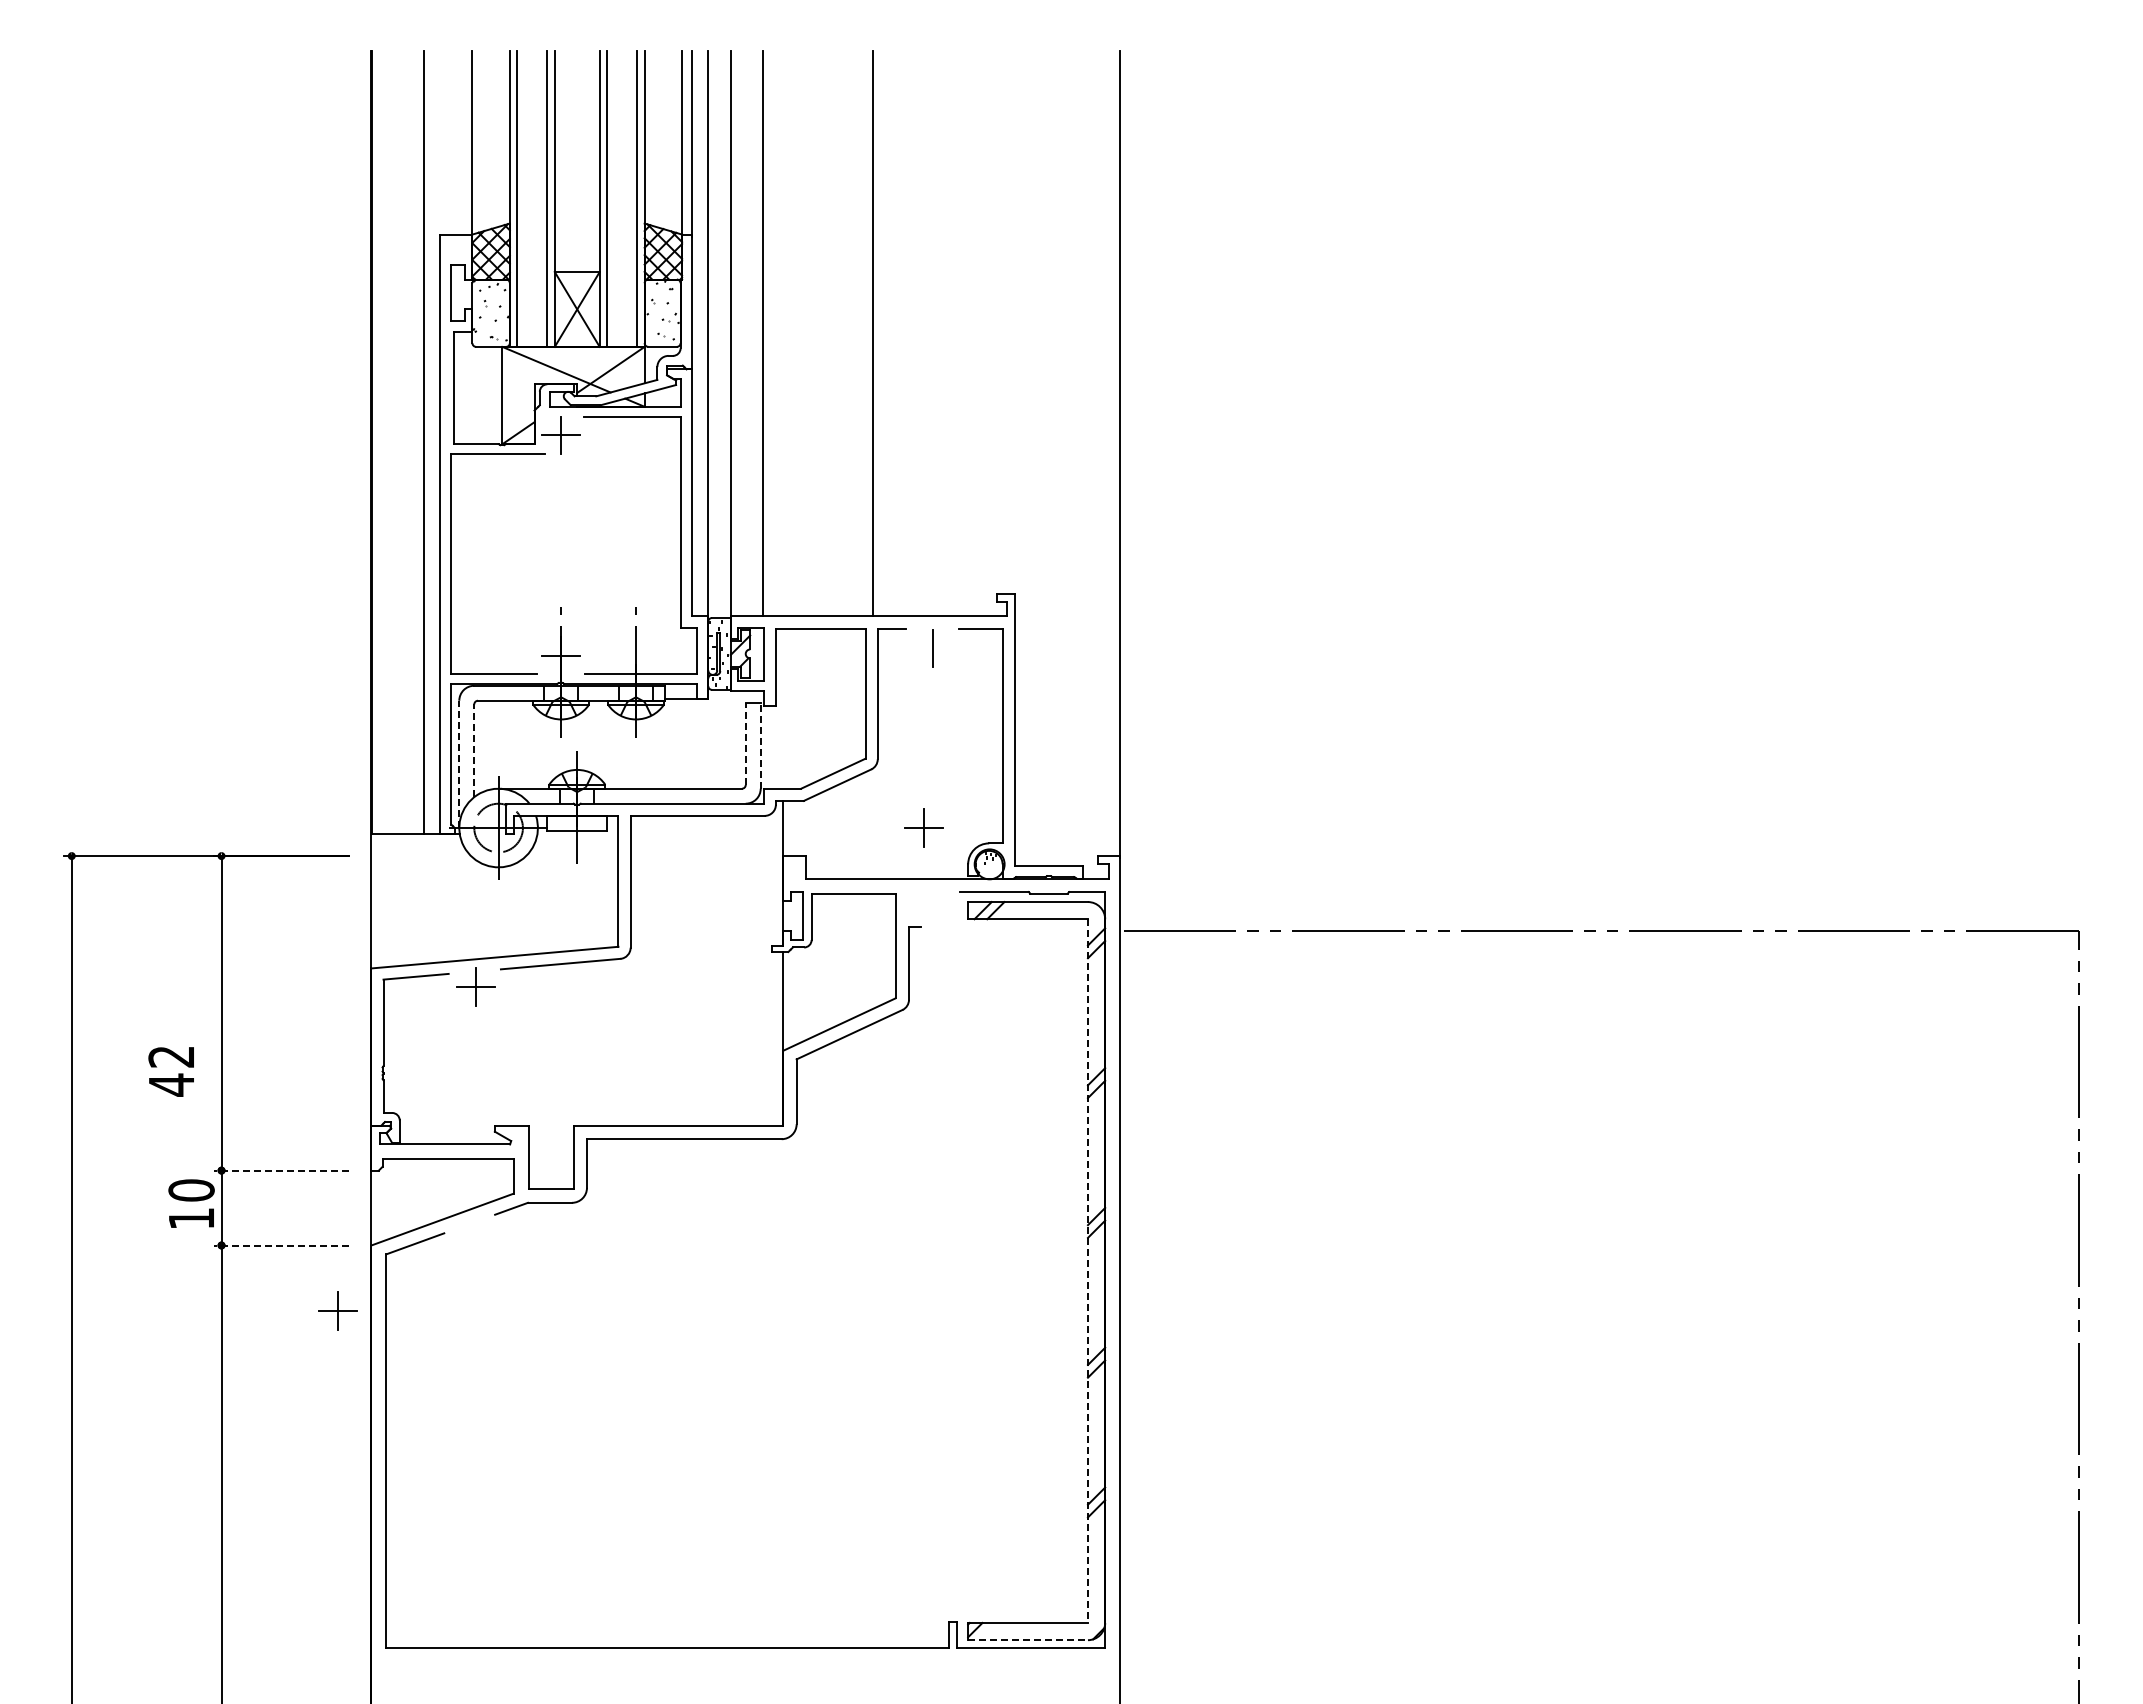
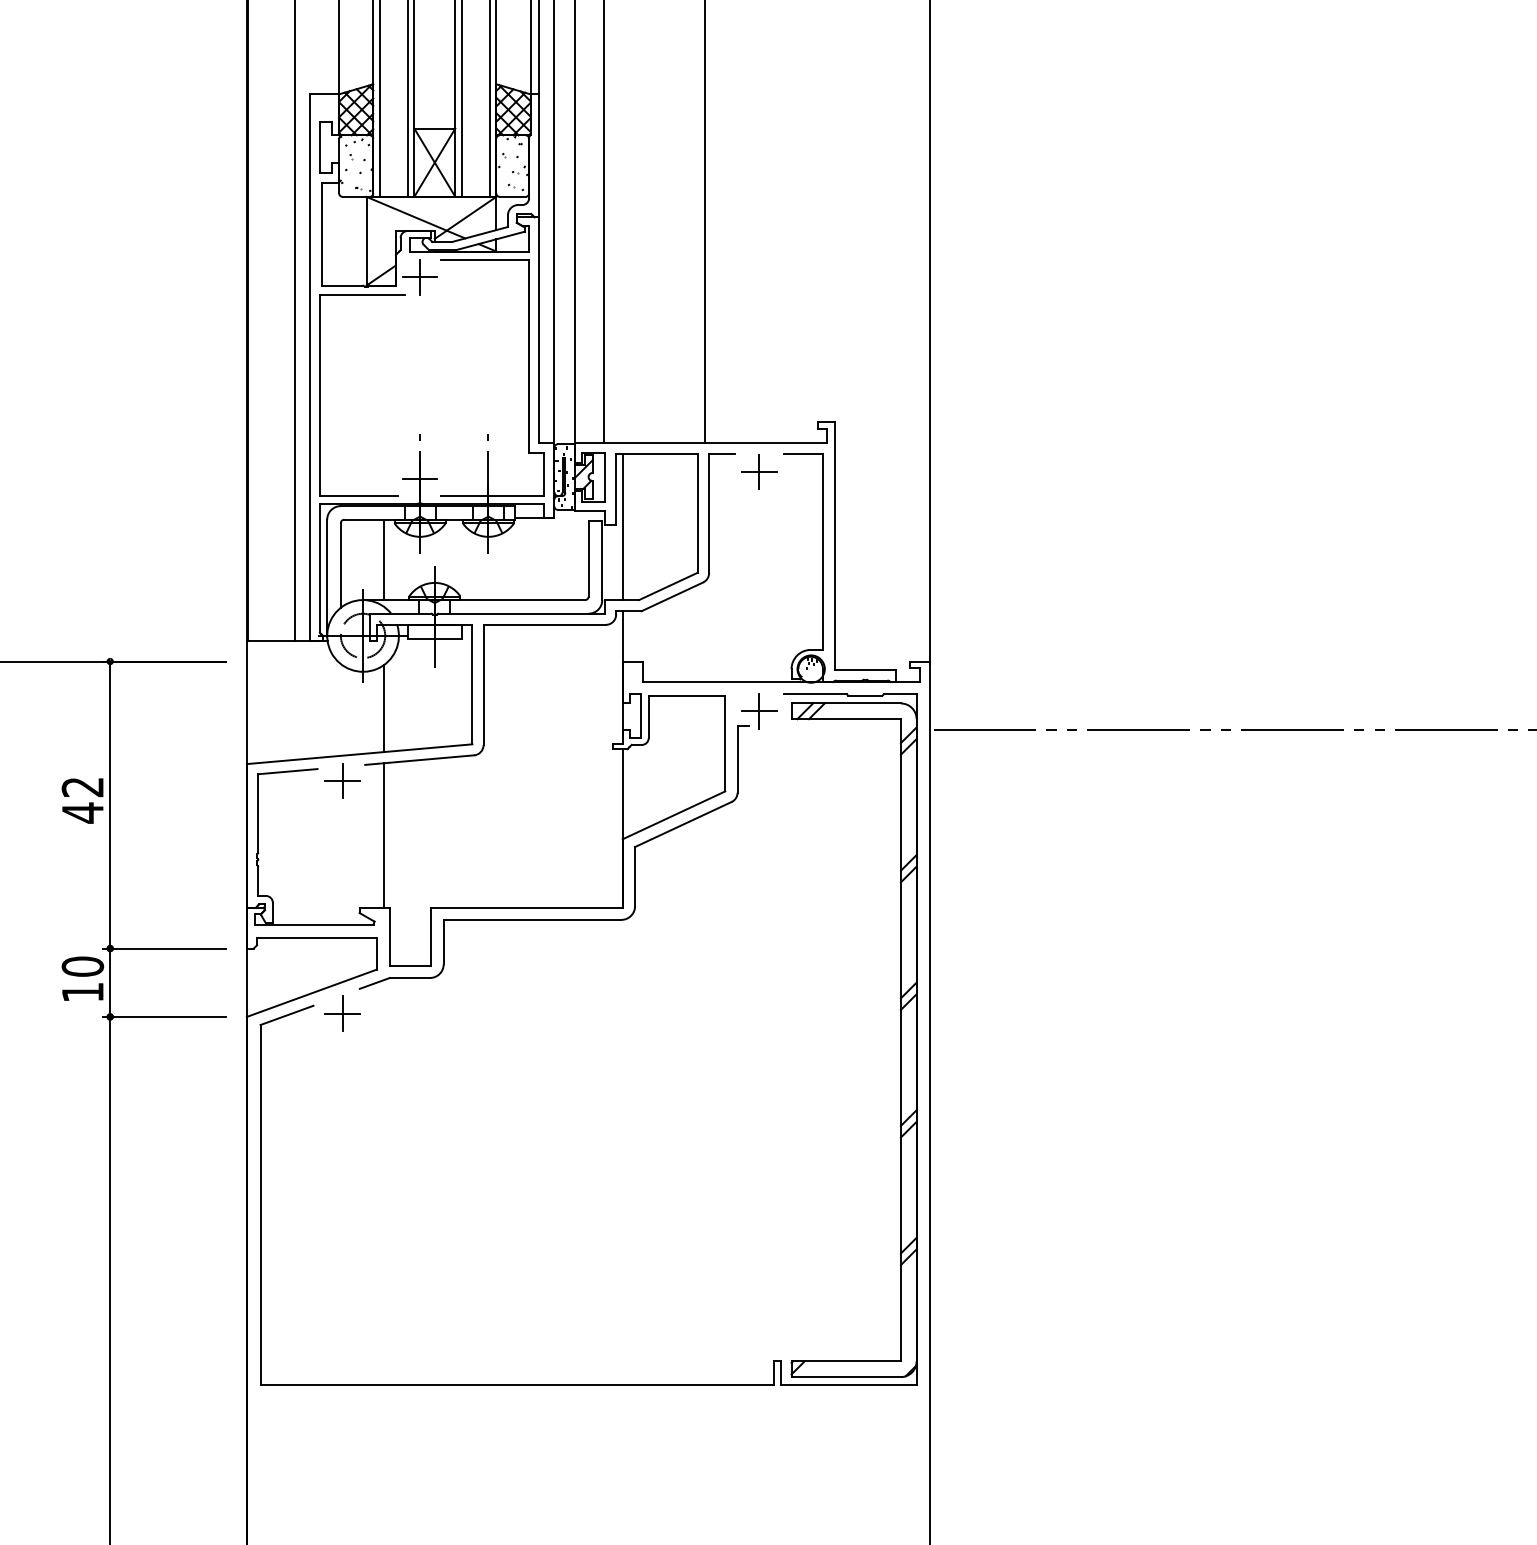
line: (932, 648) -> (759, 472), added
line: (783, 708) -> (623, 526), added
line: (745, 743) -> (588, 558), dashed -> solid
line: (521, 744) -> (383, 559), added
line: (760, 745) -> (602, 560), dashed -> solid
line: (474, 750) -> (341, 565), dashed -> solid
line: (459, 764) -> (327, 577), dashed -> solid
part: (923, 827) -> (759, 711), moved
line: (521, 907) -> (383, 708), added
line: (521, 1046) -> (383, 835), added
text: (170, 1071) -> (81, 800), moved
line: (280, 1170) -> (164, 948), dashed -> solid
line: (280, 1245) -> (164, 1016), dashed -> solid
line: (1087, 1271) -> (900, 1040), dashed -> solid
part: (337, 1310) -> (341, 1013), moved
line: (1028, 1640) -> (846, 1377), dashed -> solid

